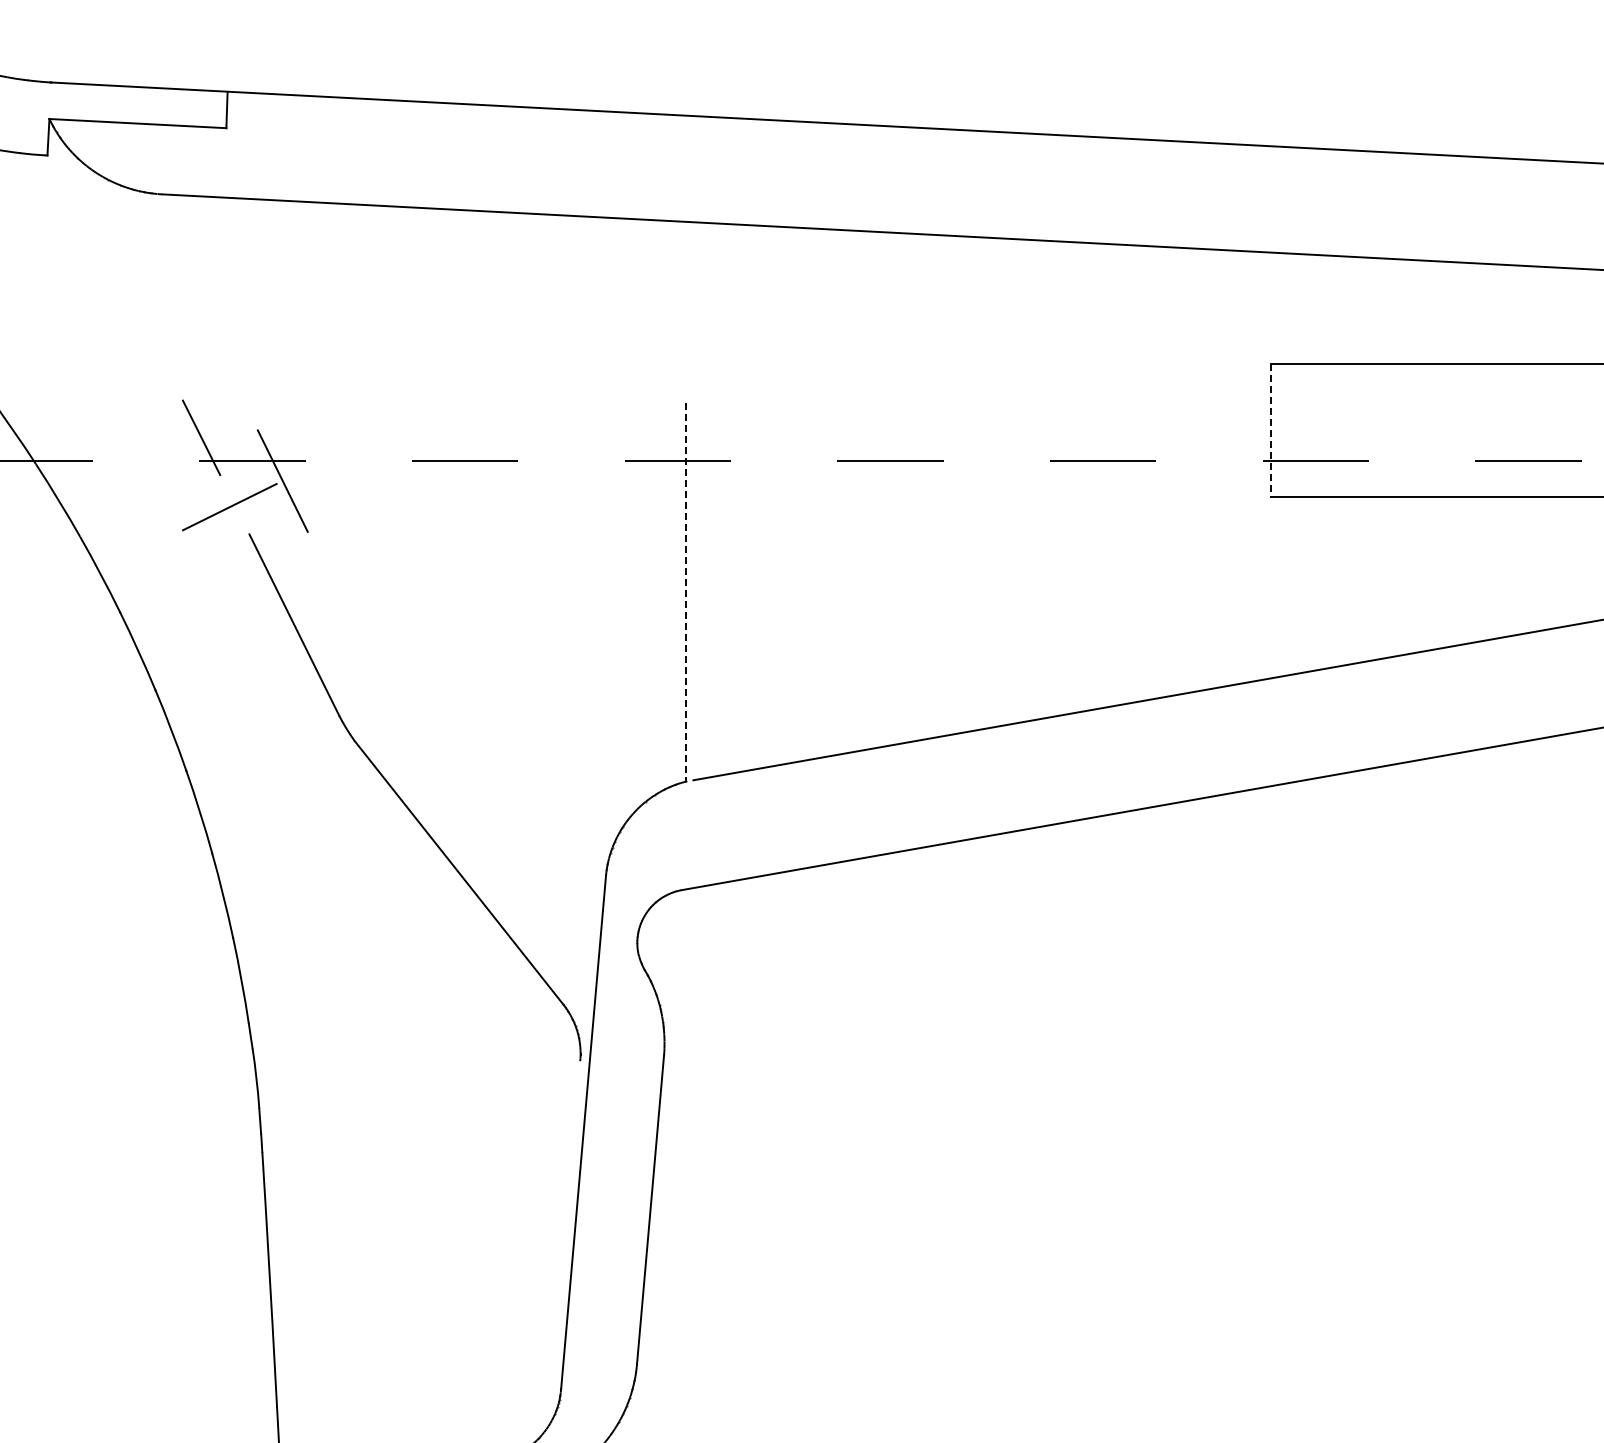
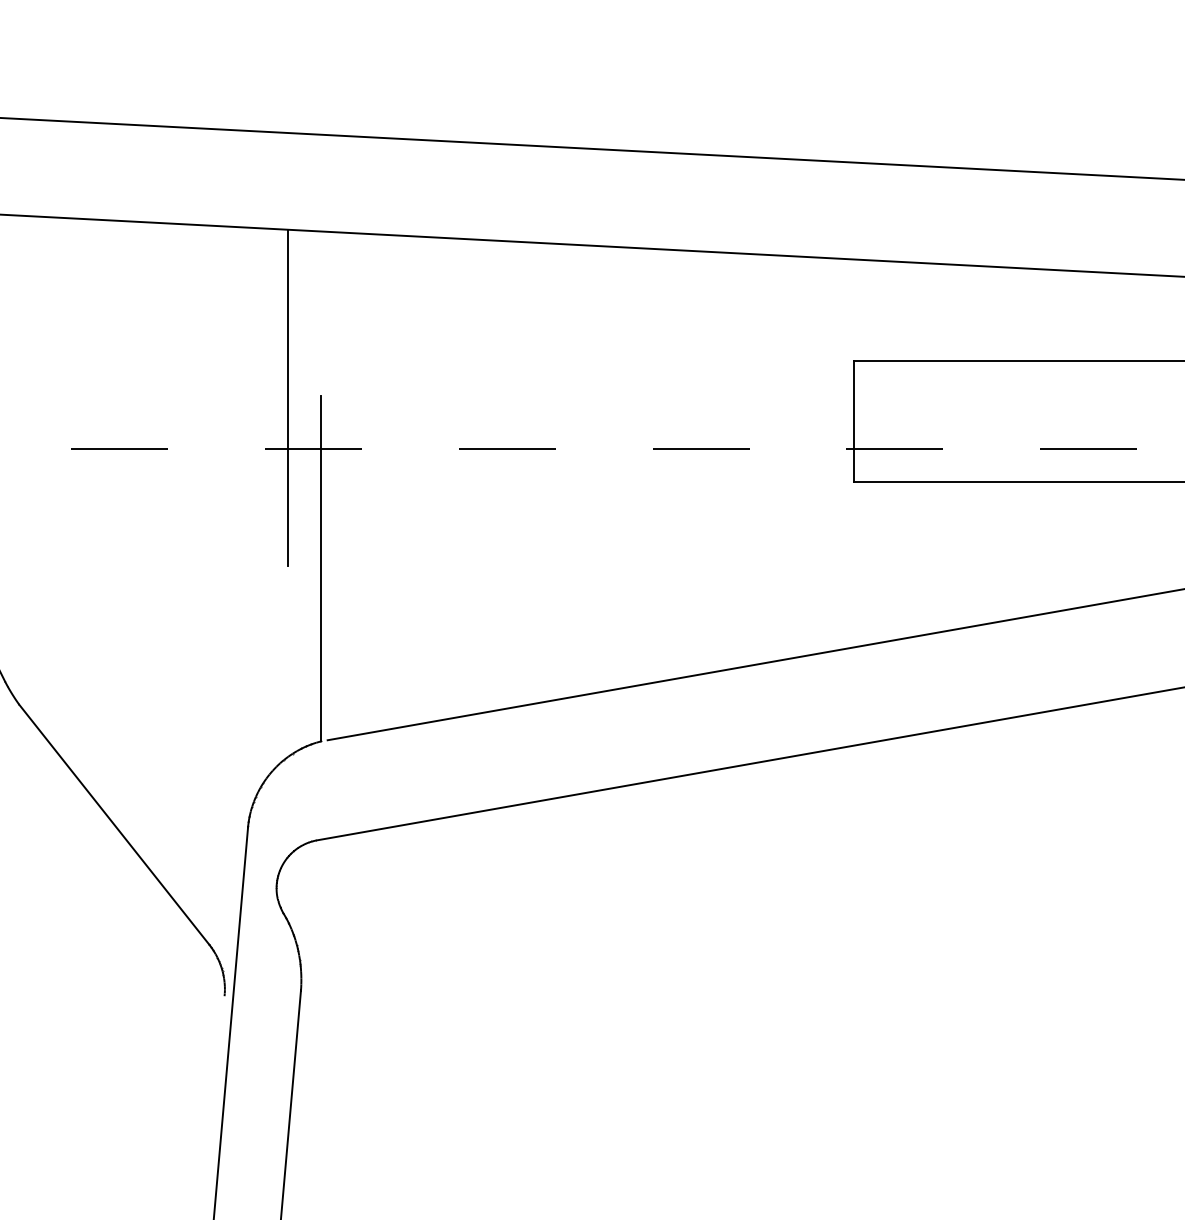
line: (649, 404) -> (287, 397), added
line: (1271, 430) -> (854, 421), dashed -> solid
line: (686, 592) -> (321, 569), dashed -> solid

